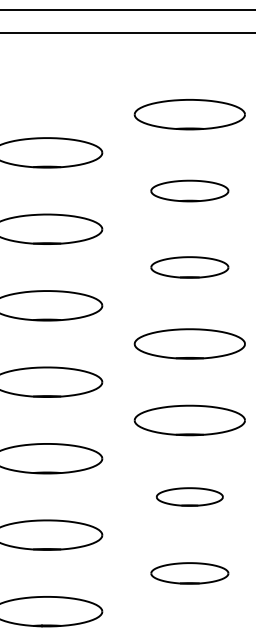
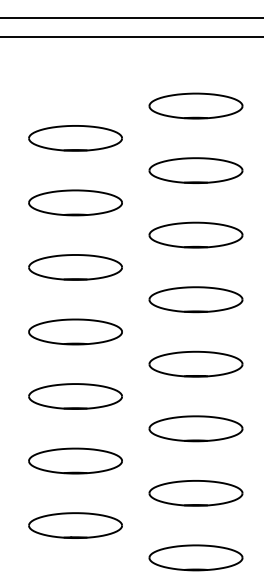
part: (189, 190) -> (195, 170), size x1.43
part: (189, 266) -> (195, 234), size x1.43
part: (189, 496) -> (195, 428), size x1.67
part: (189, 573) -> (195, 493), size x1.43

